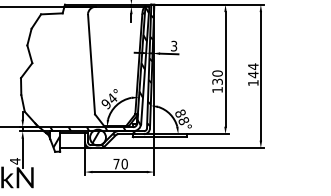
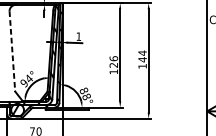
text: (174, 45) -> (79, 36), 3 -> 1
line: (91, 64) -> (12, 51), solid -> dashed
text: (217, 77) -> (113, 61), 130 -> 126

